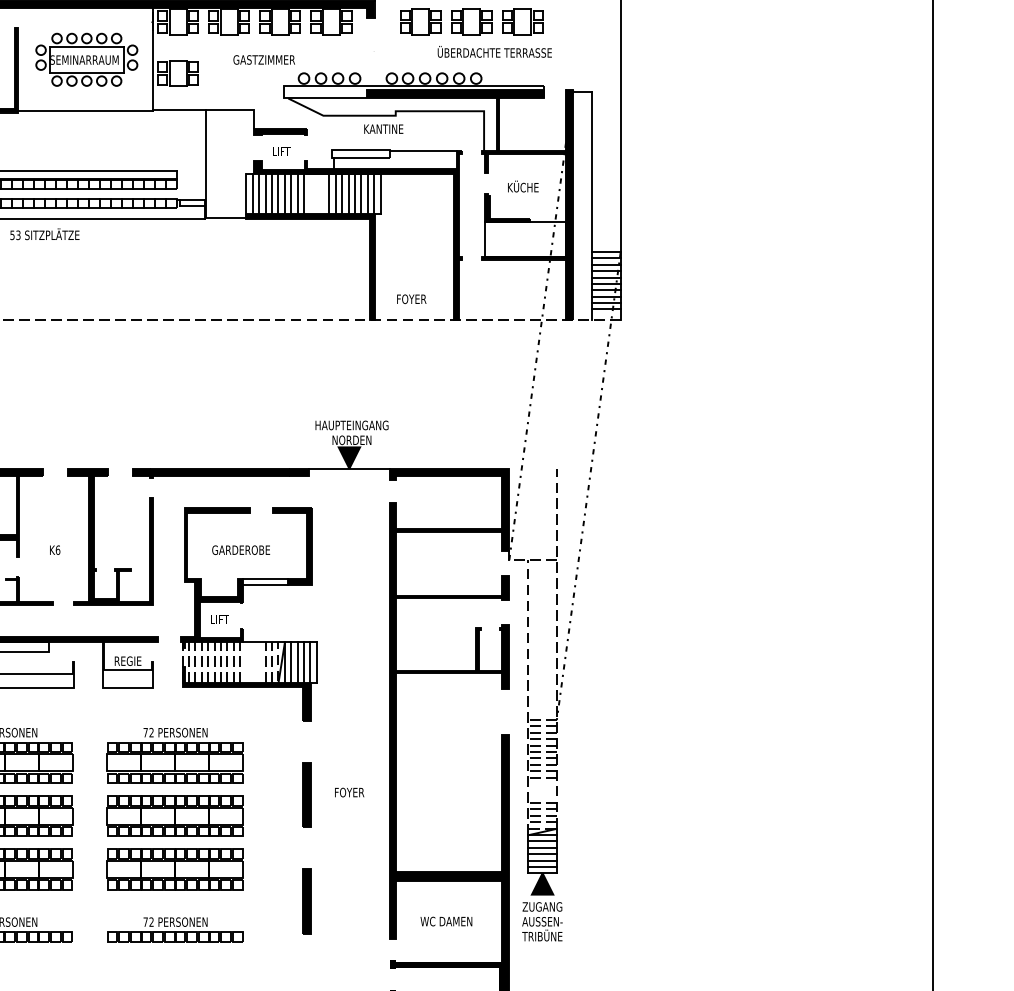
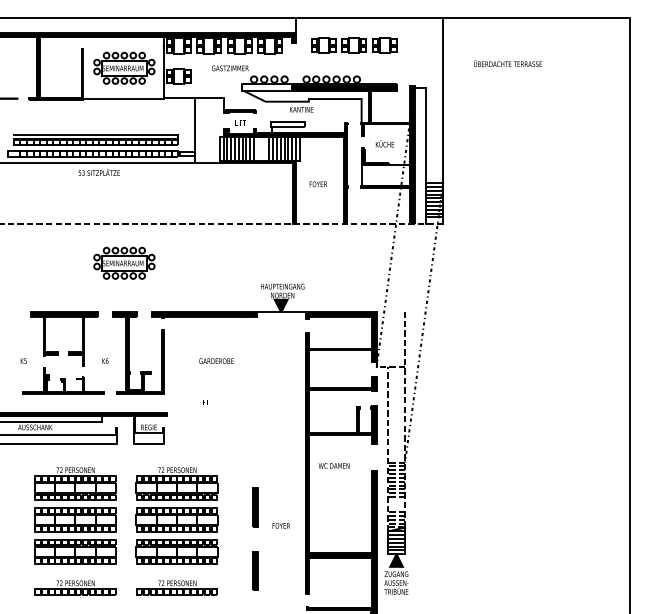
text: (493, 51) -> (507, 63), moved
line: (423, 150) -> (325, 122), removed
text: (410, 299) -> (317, 184), moved
part: (87, 384) -> (124, 262), added
part: (242, 604) -> (217, 393), removed
text: (348, 791) -> (280, 525), moved
text: (445, 920) -> (333, 465), moved

